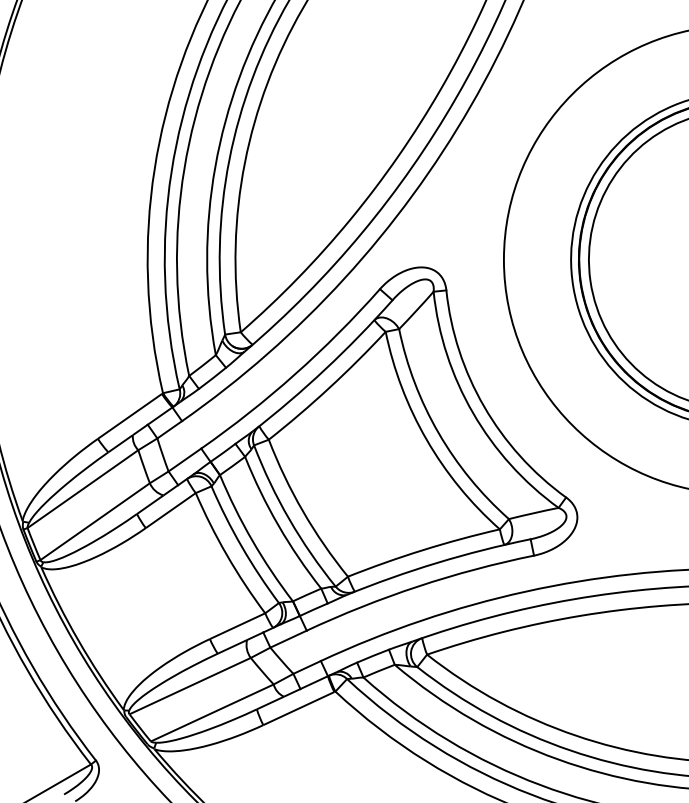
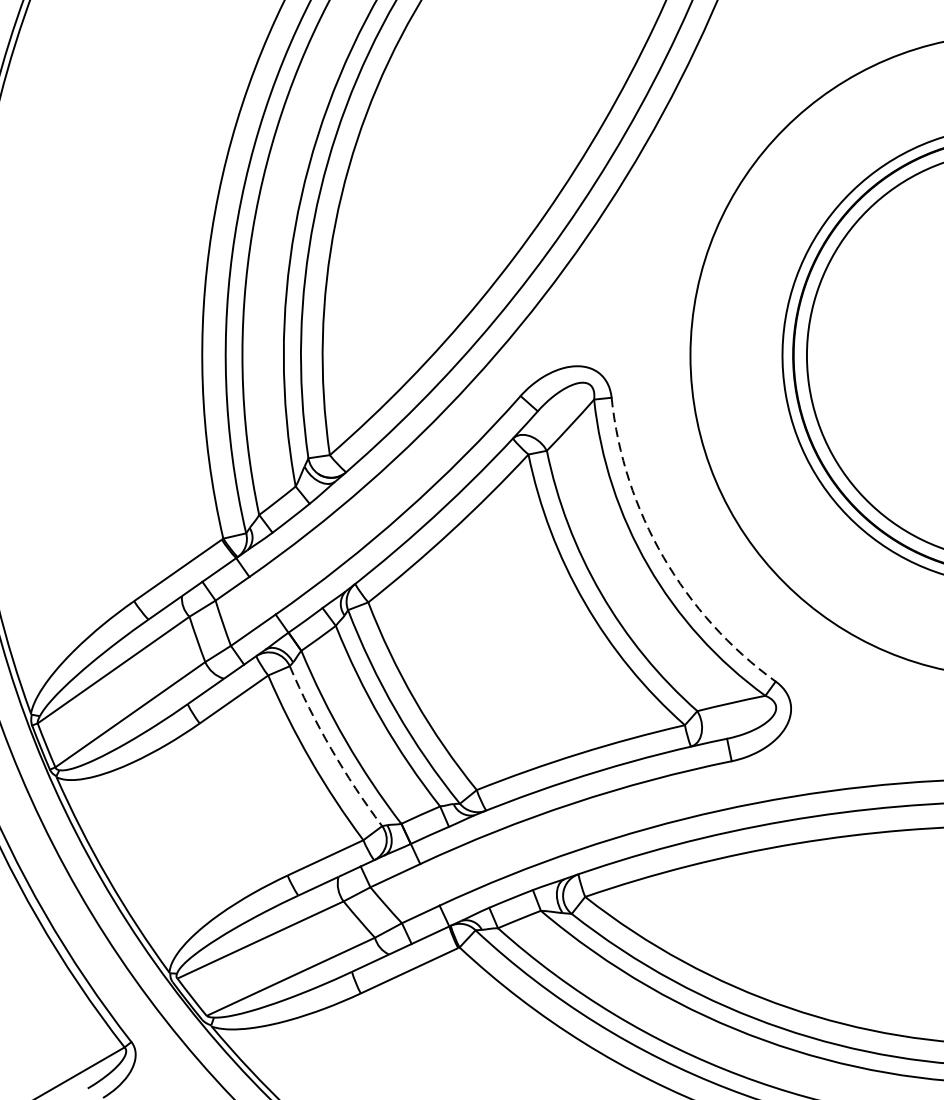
arc: (484, 406) -> (663, 556), solid -> dashed
arc: (241, 546) -> (330, 748), solid -> dashed

